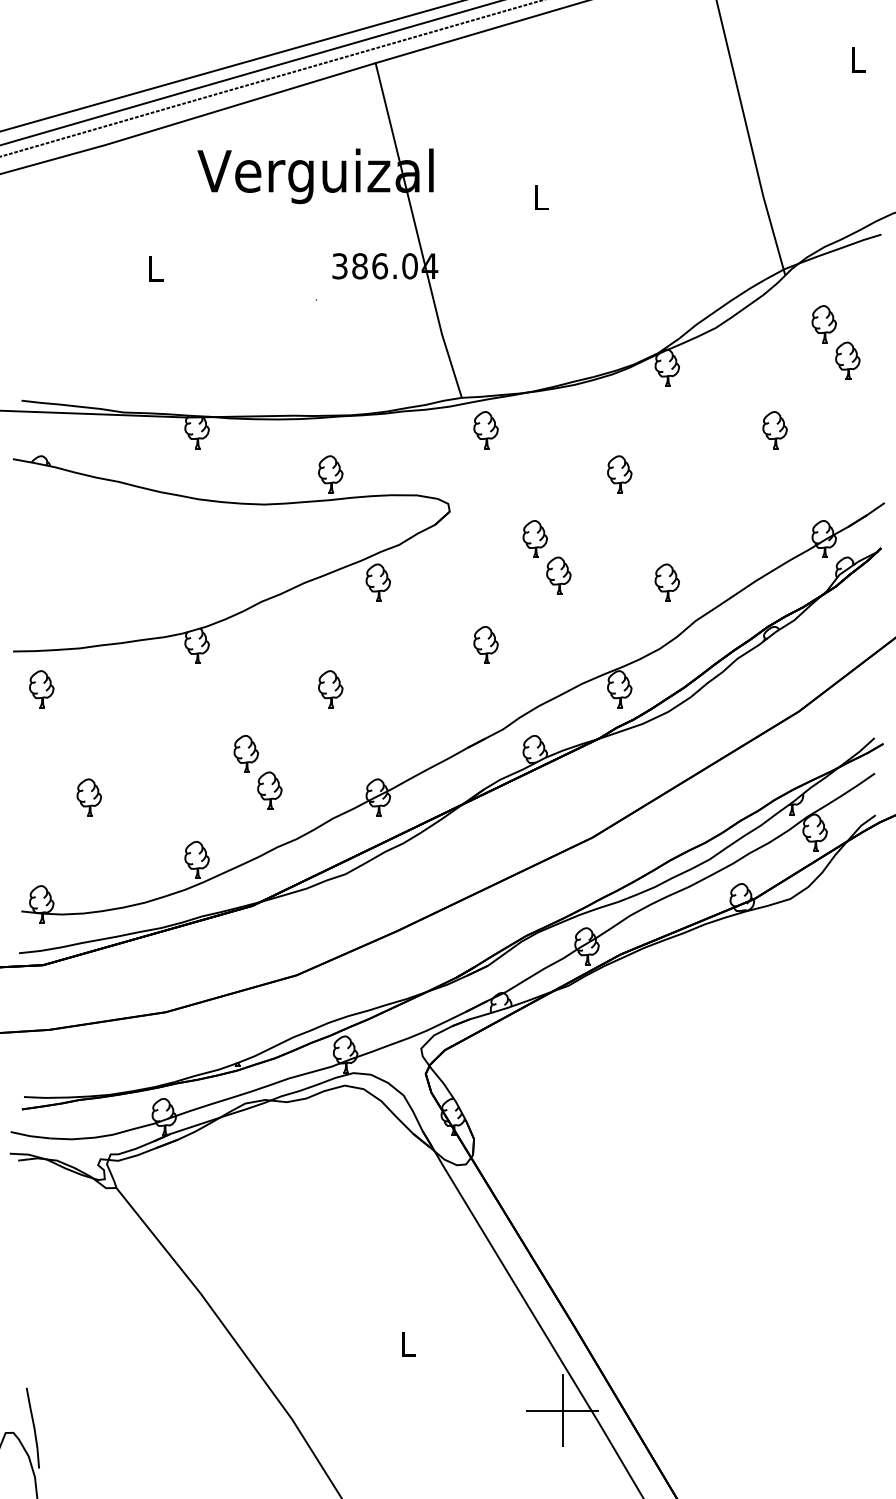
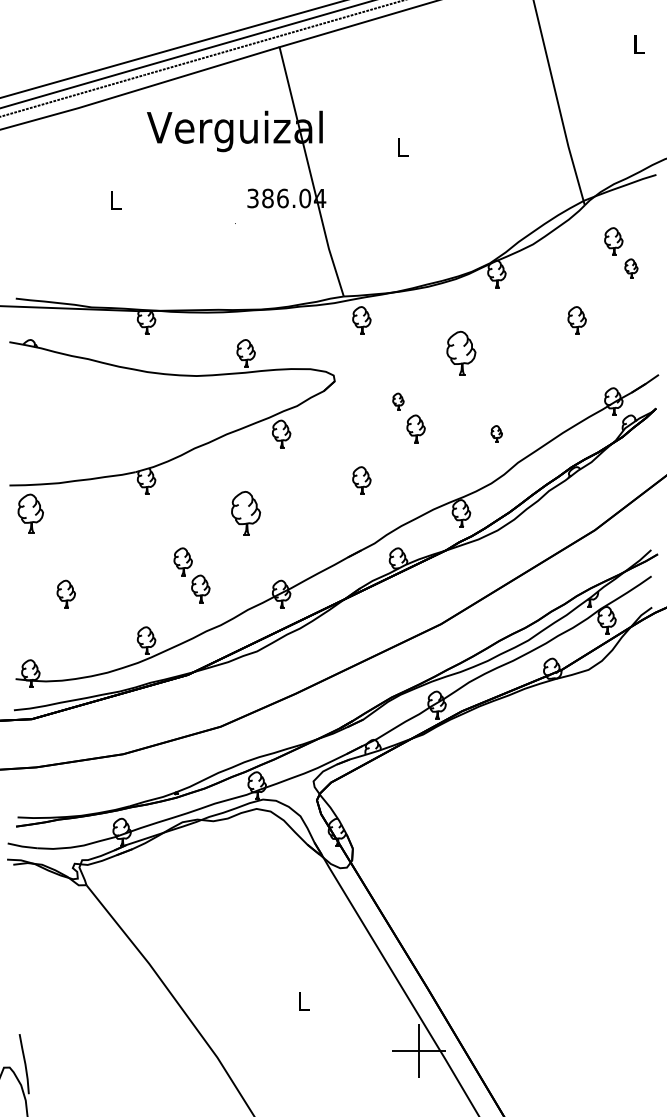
part: (847, 360) -> (631, 268), size x0.7
part: (619, 474) -> (461, 353), size x1.6
part: (534, 538) -> (397, 401), size x0.6
part: (666, 582) -> (496, 434), size x0.6
part: (41, 689) -> (30, 513), size x1.4
part: (330, 689) -> (245, 513), size x1.6

